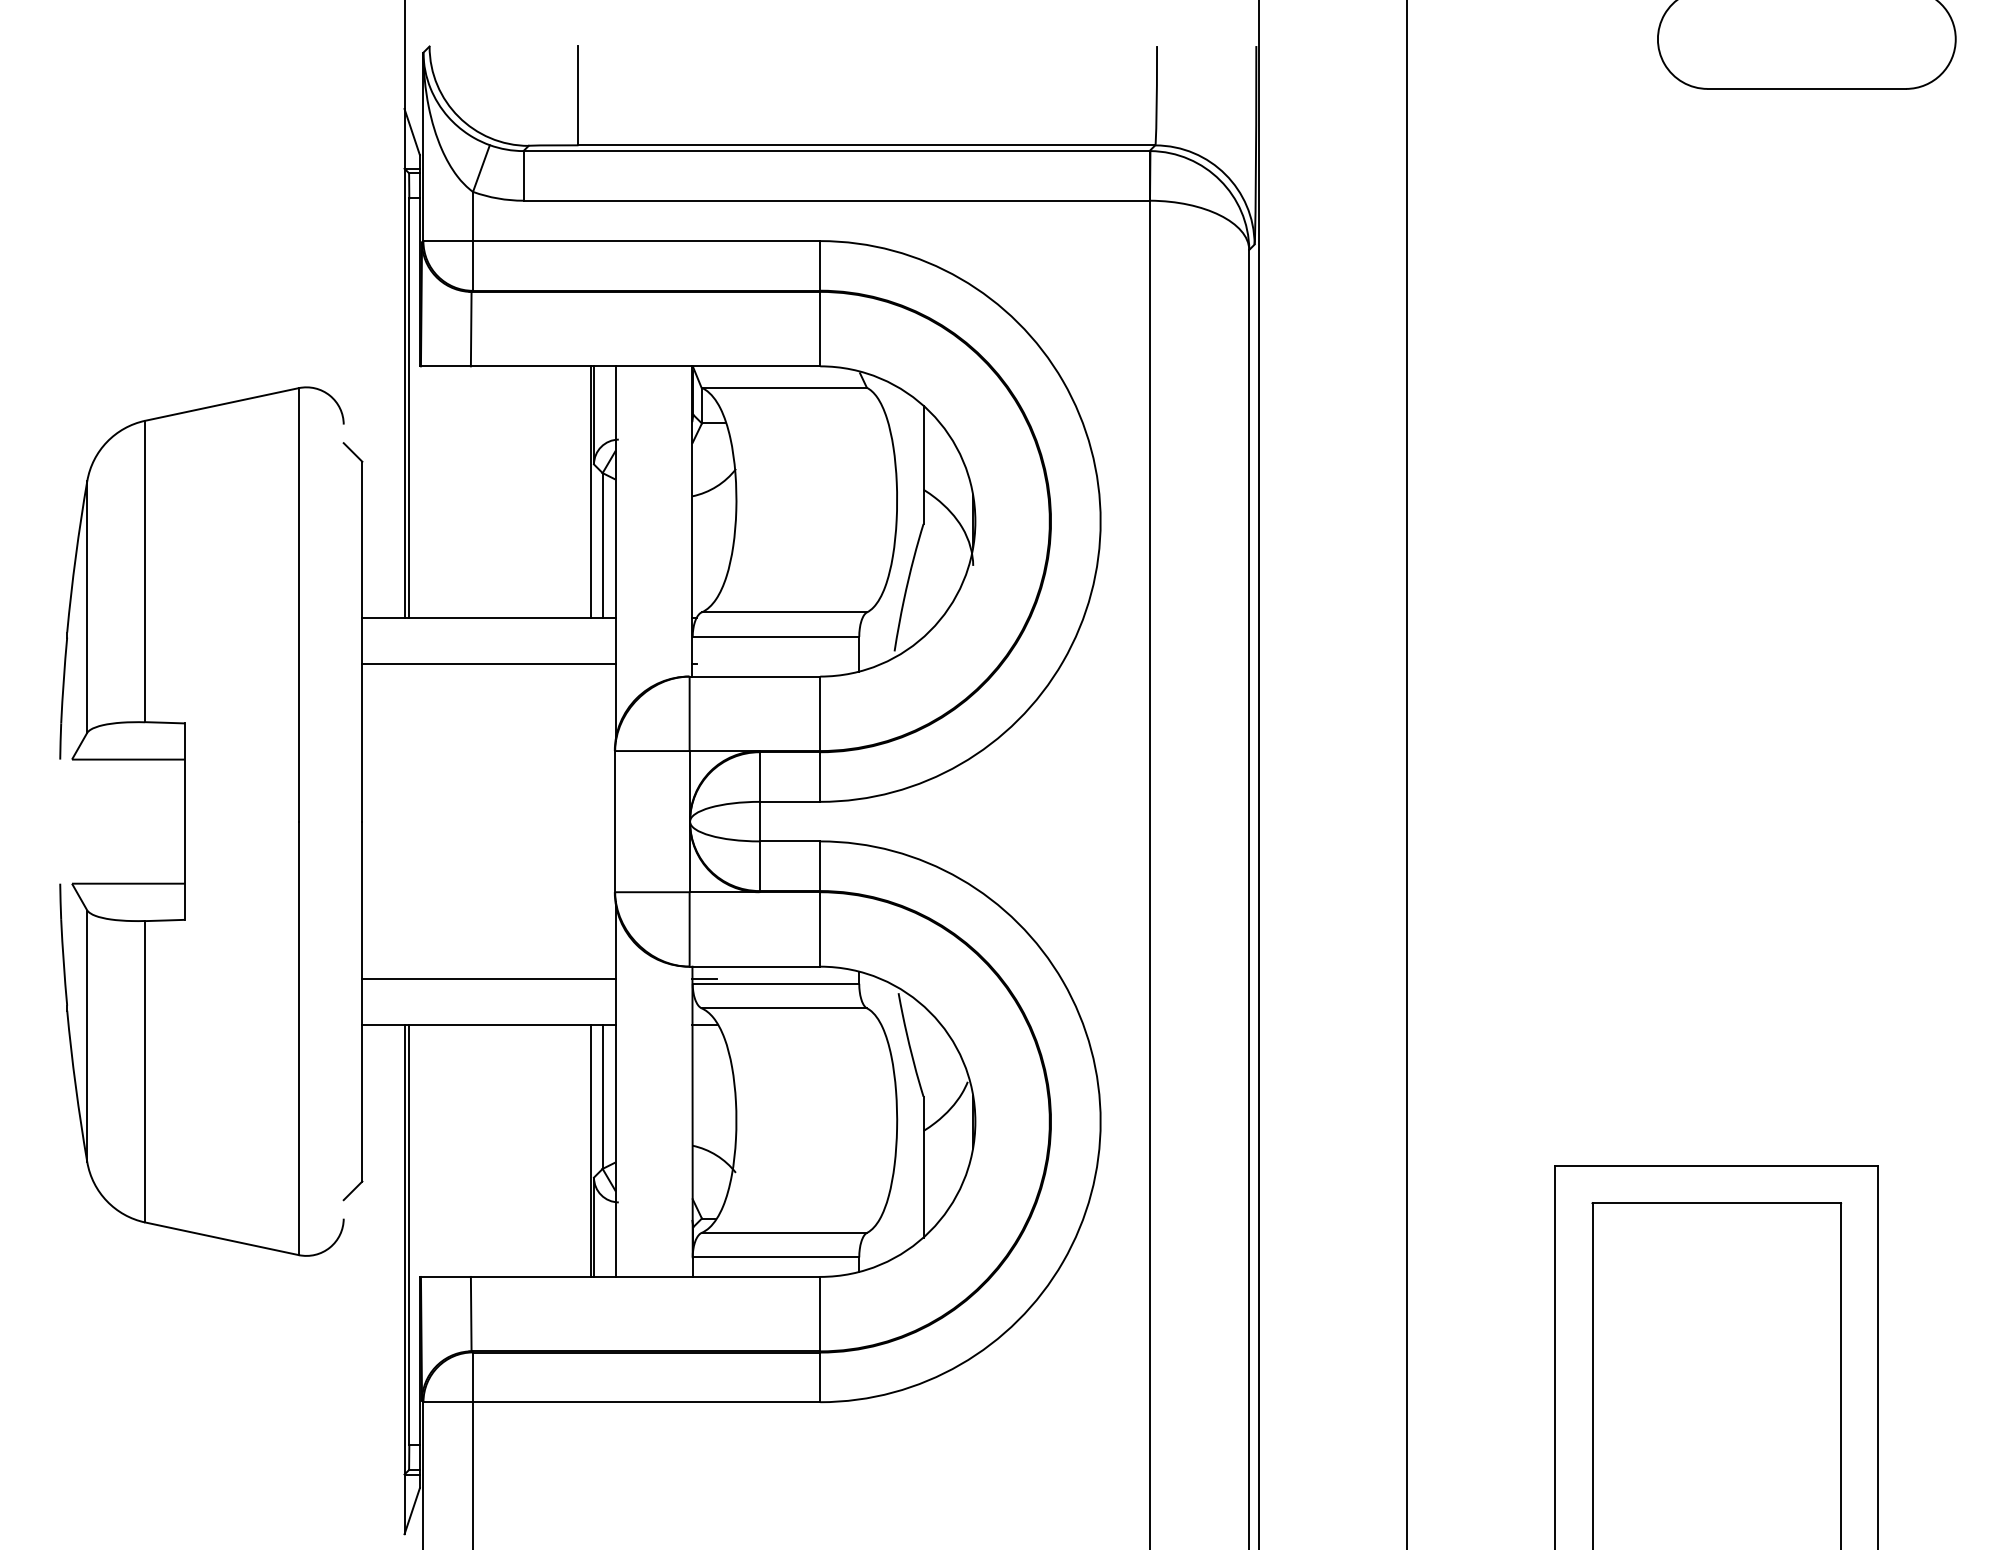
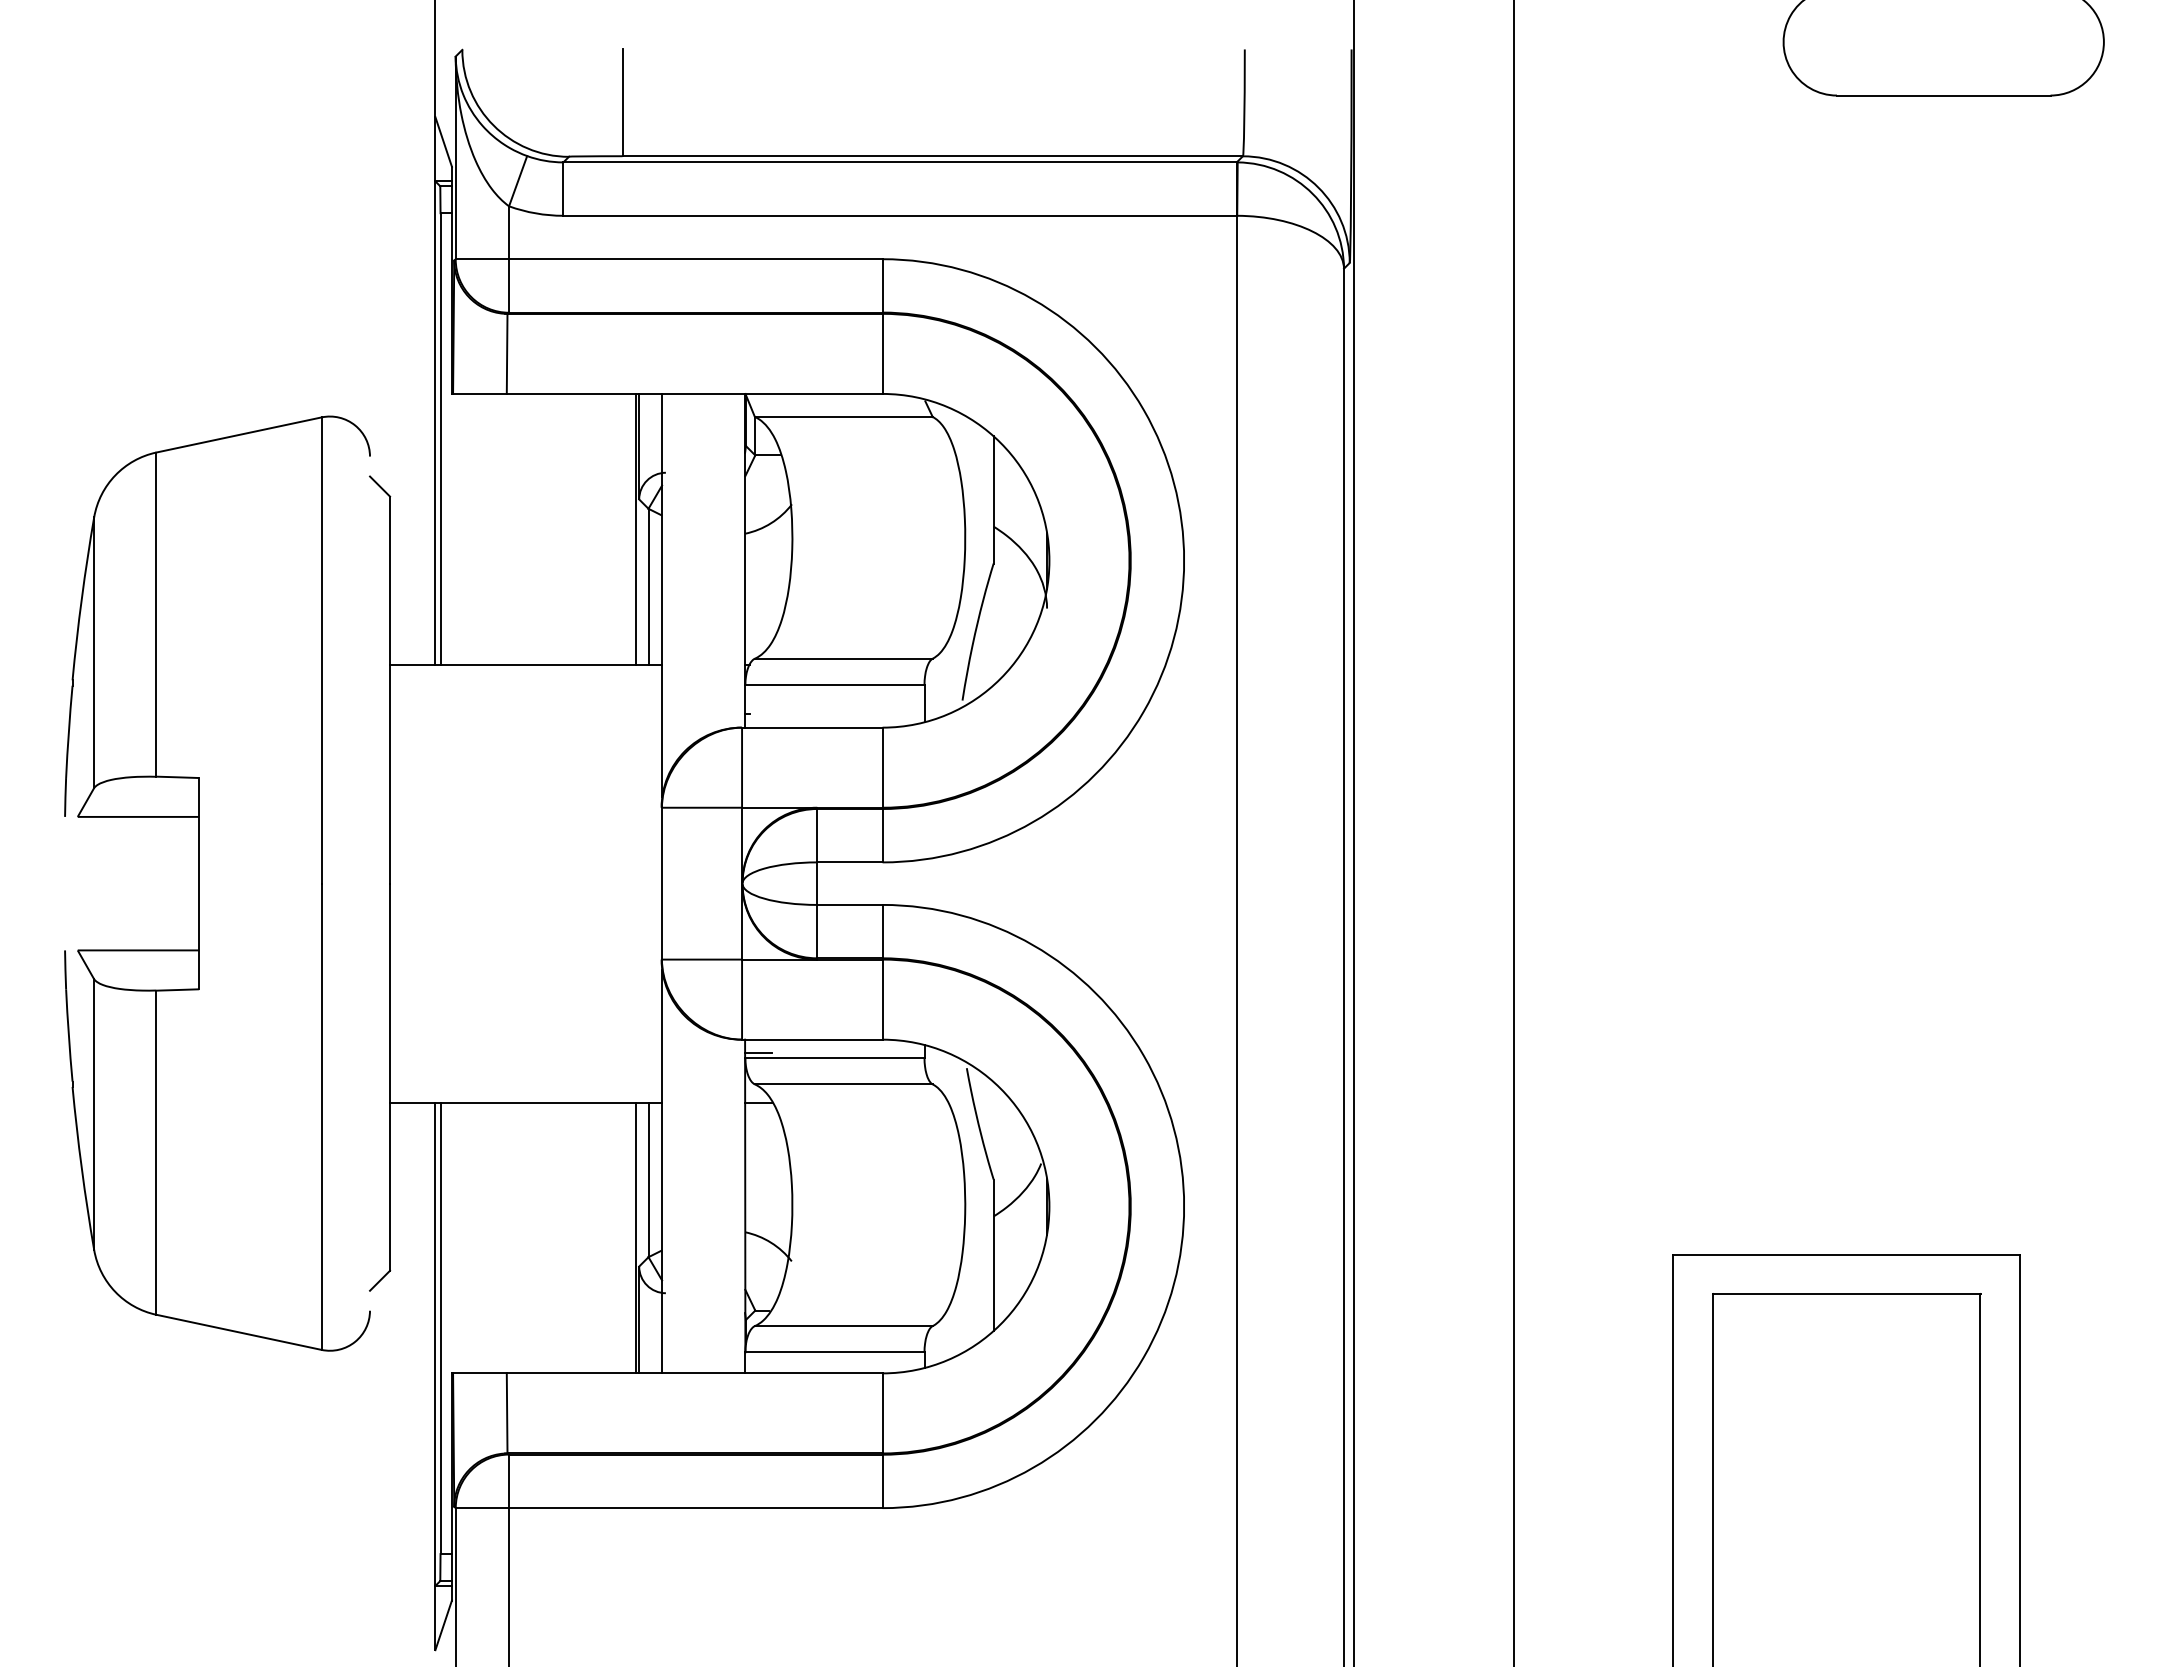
line: (489, 664) -> (526, 714), removed
line: (489, 978) -> (526, 1052), removed

